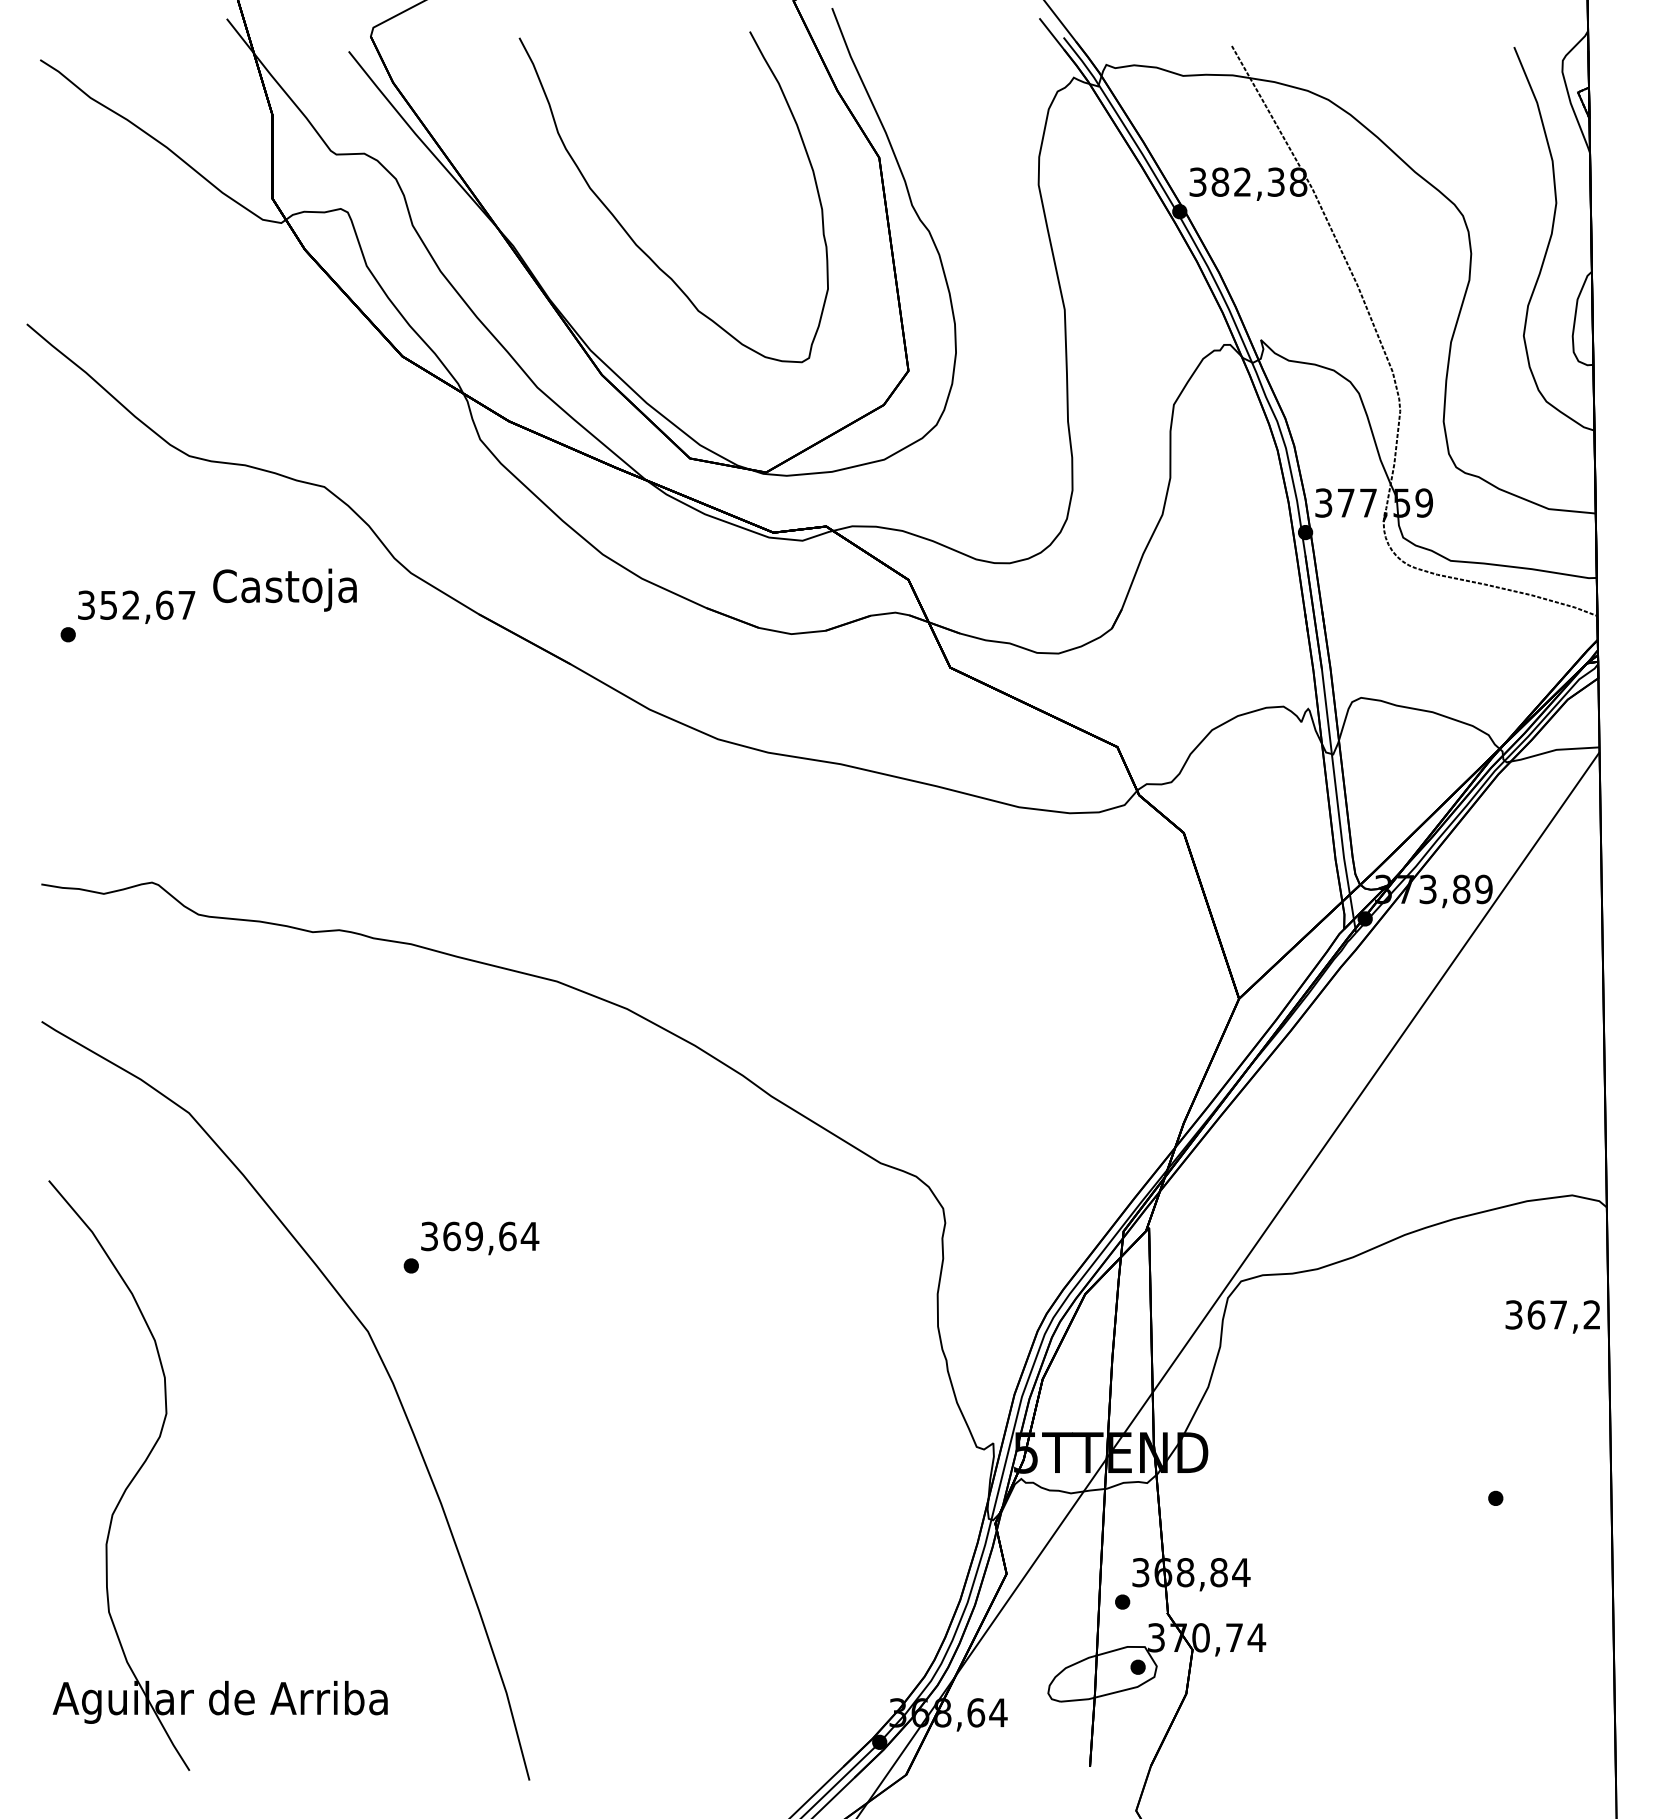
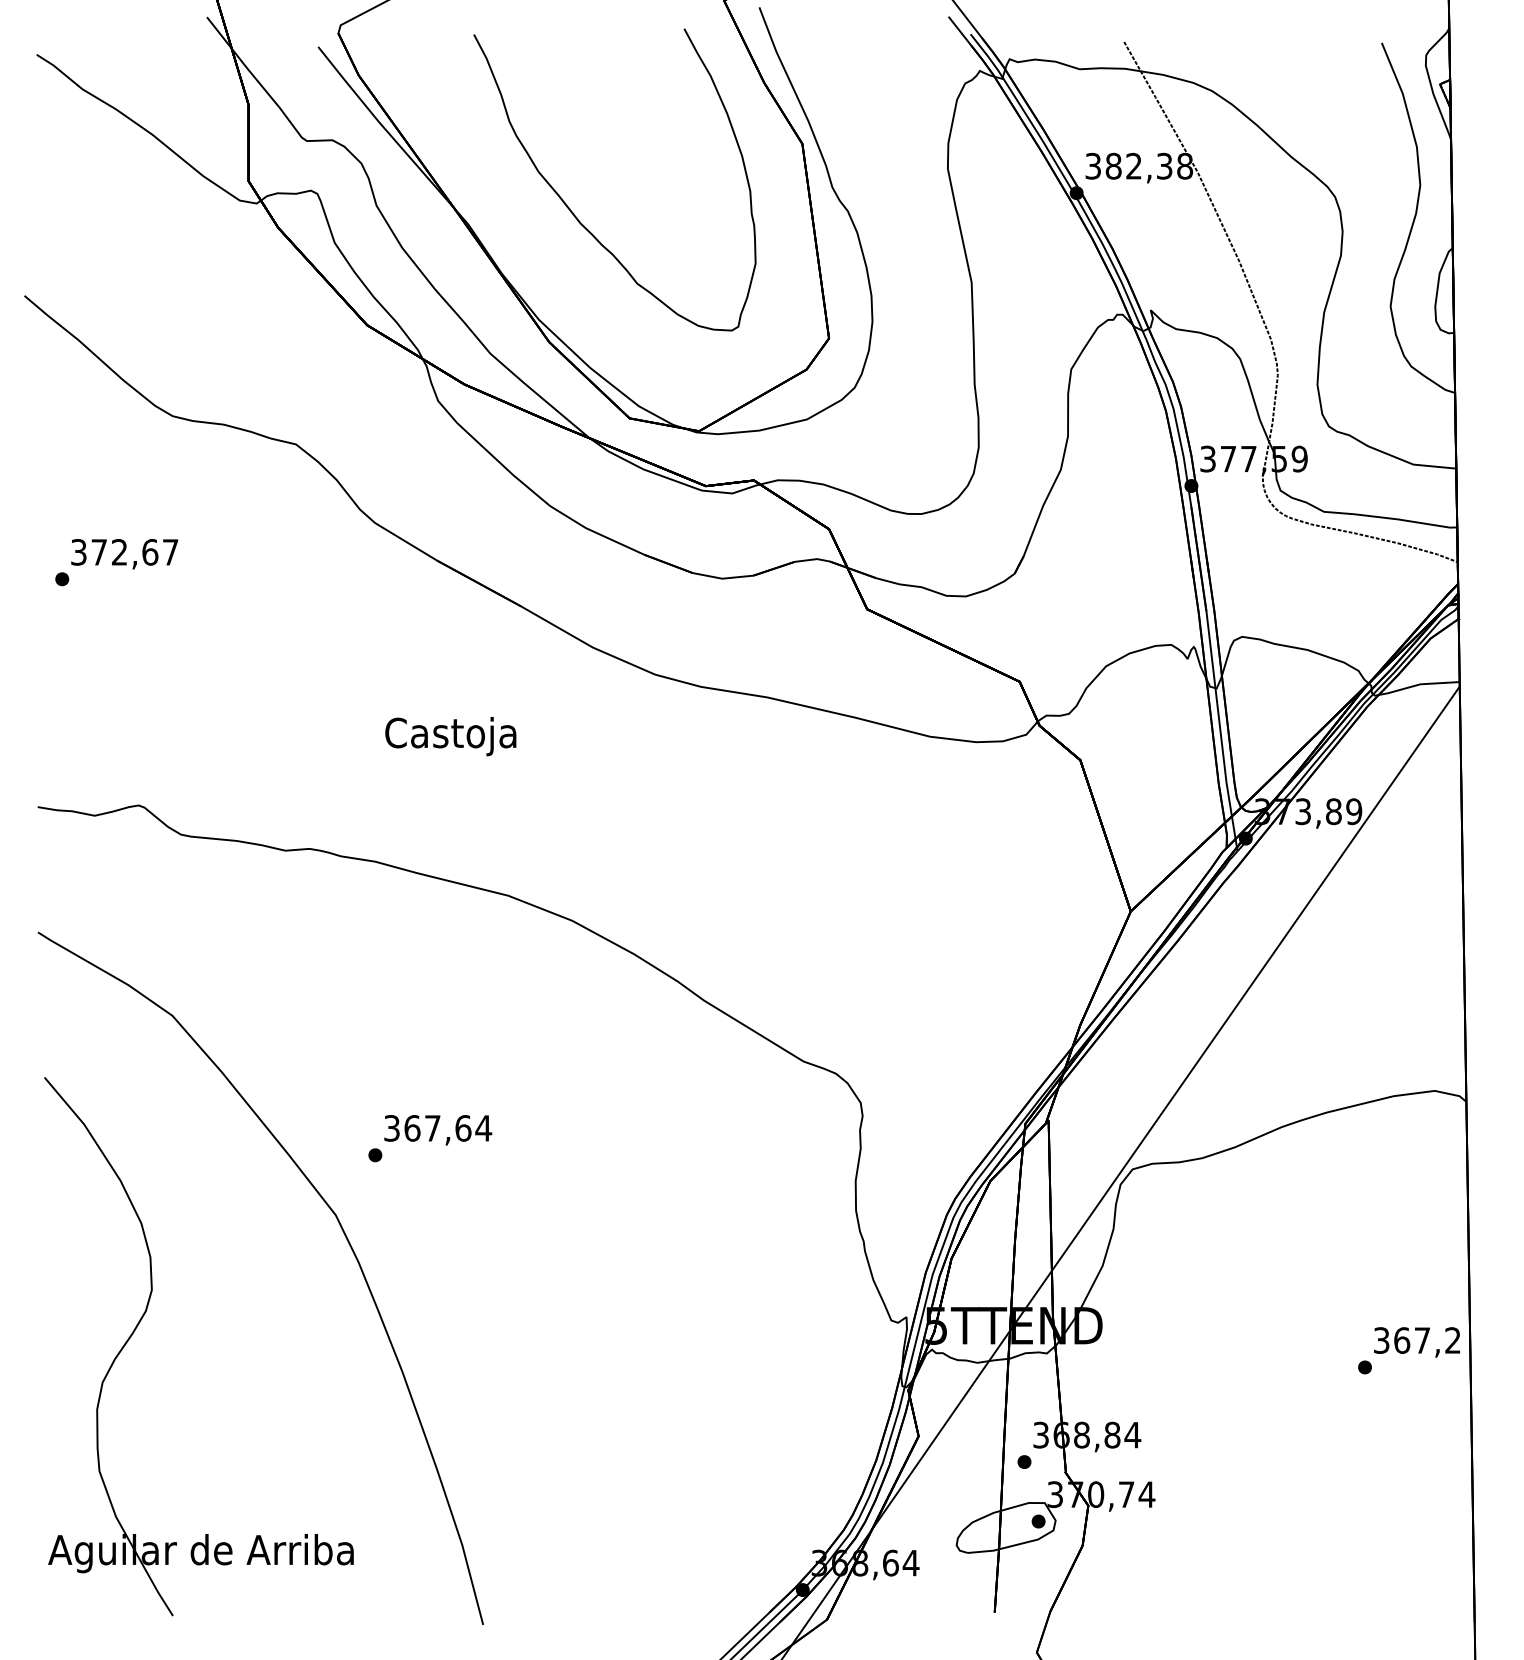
text: (284, 589) -> (450, 736), moved
text: (108, 605) -> (98, 552), 352,67 -> 372,67
text: (473, 1236) -> (432, 1128), 369,64 -> 367,64
text: (1552, 1316) -> (1416, 1341), moved

